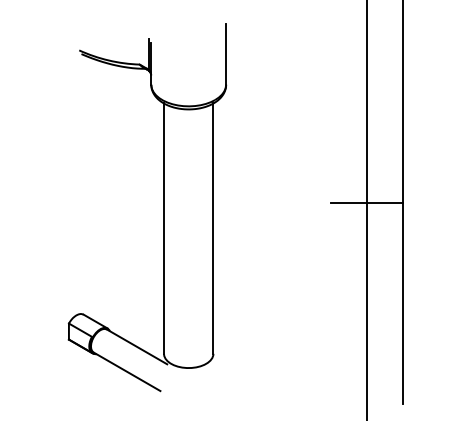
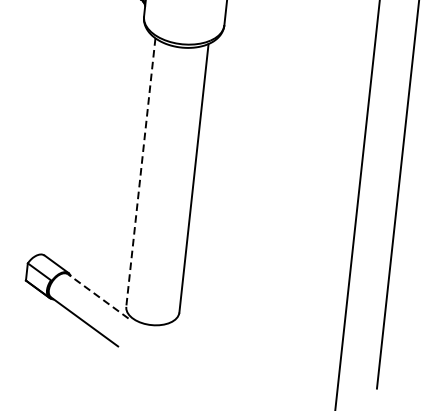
line: (366, 202) -> (361, 168), removed
line: (163, 229) -> (140, 173), solid -> dashed
line: (137, 346) -> (98, 295), solid -> dashed

